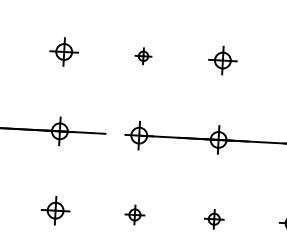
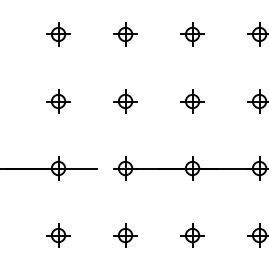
part: (143, 56) -> (125, 101), size x1.67
part: (134, 214) -> (125, 235), size x1.43
part: (214, 219) -> (192, 235), size x1.43

